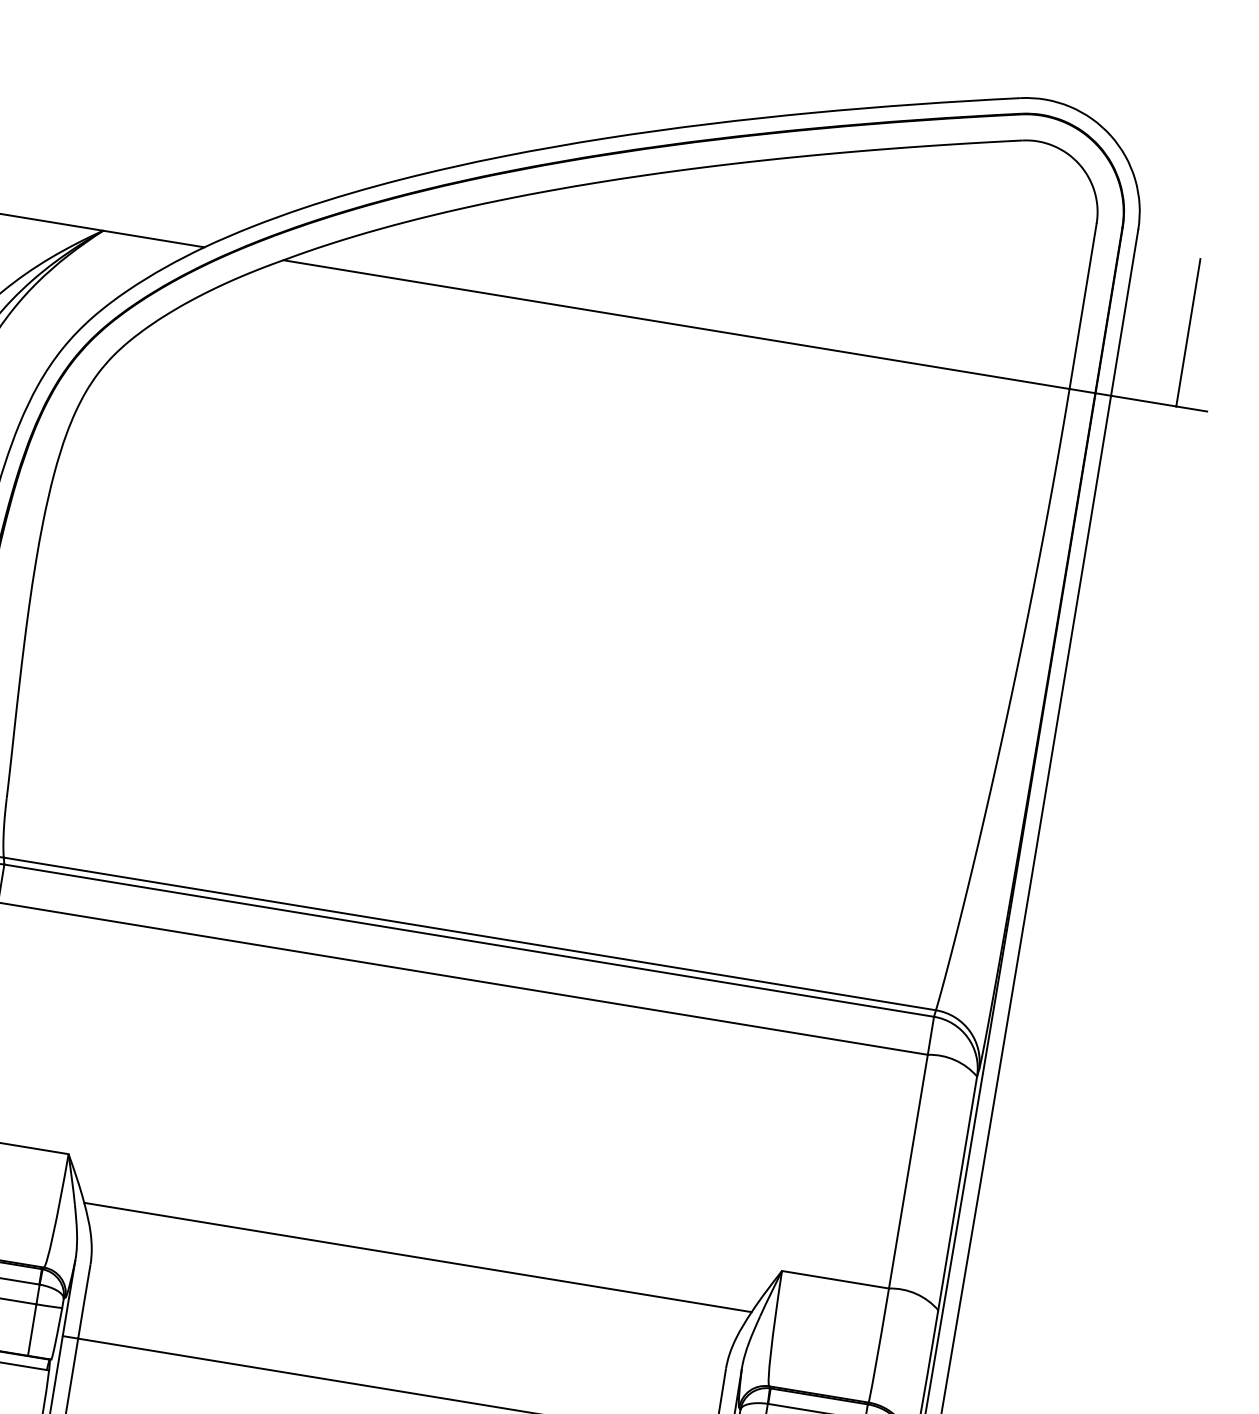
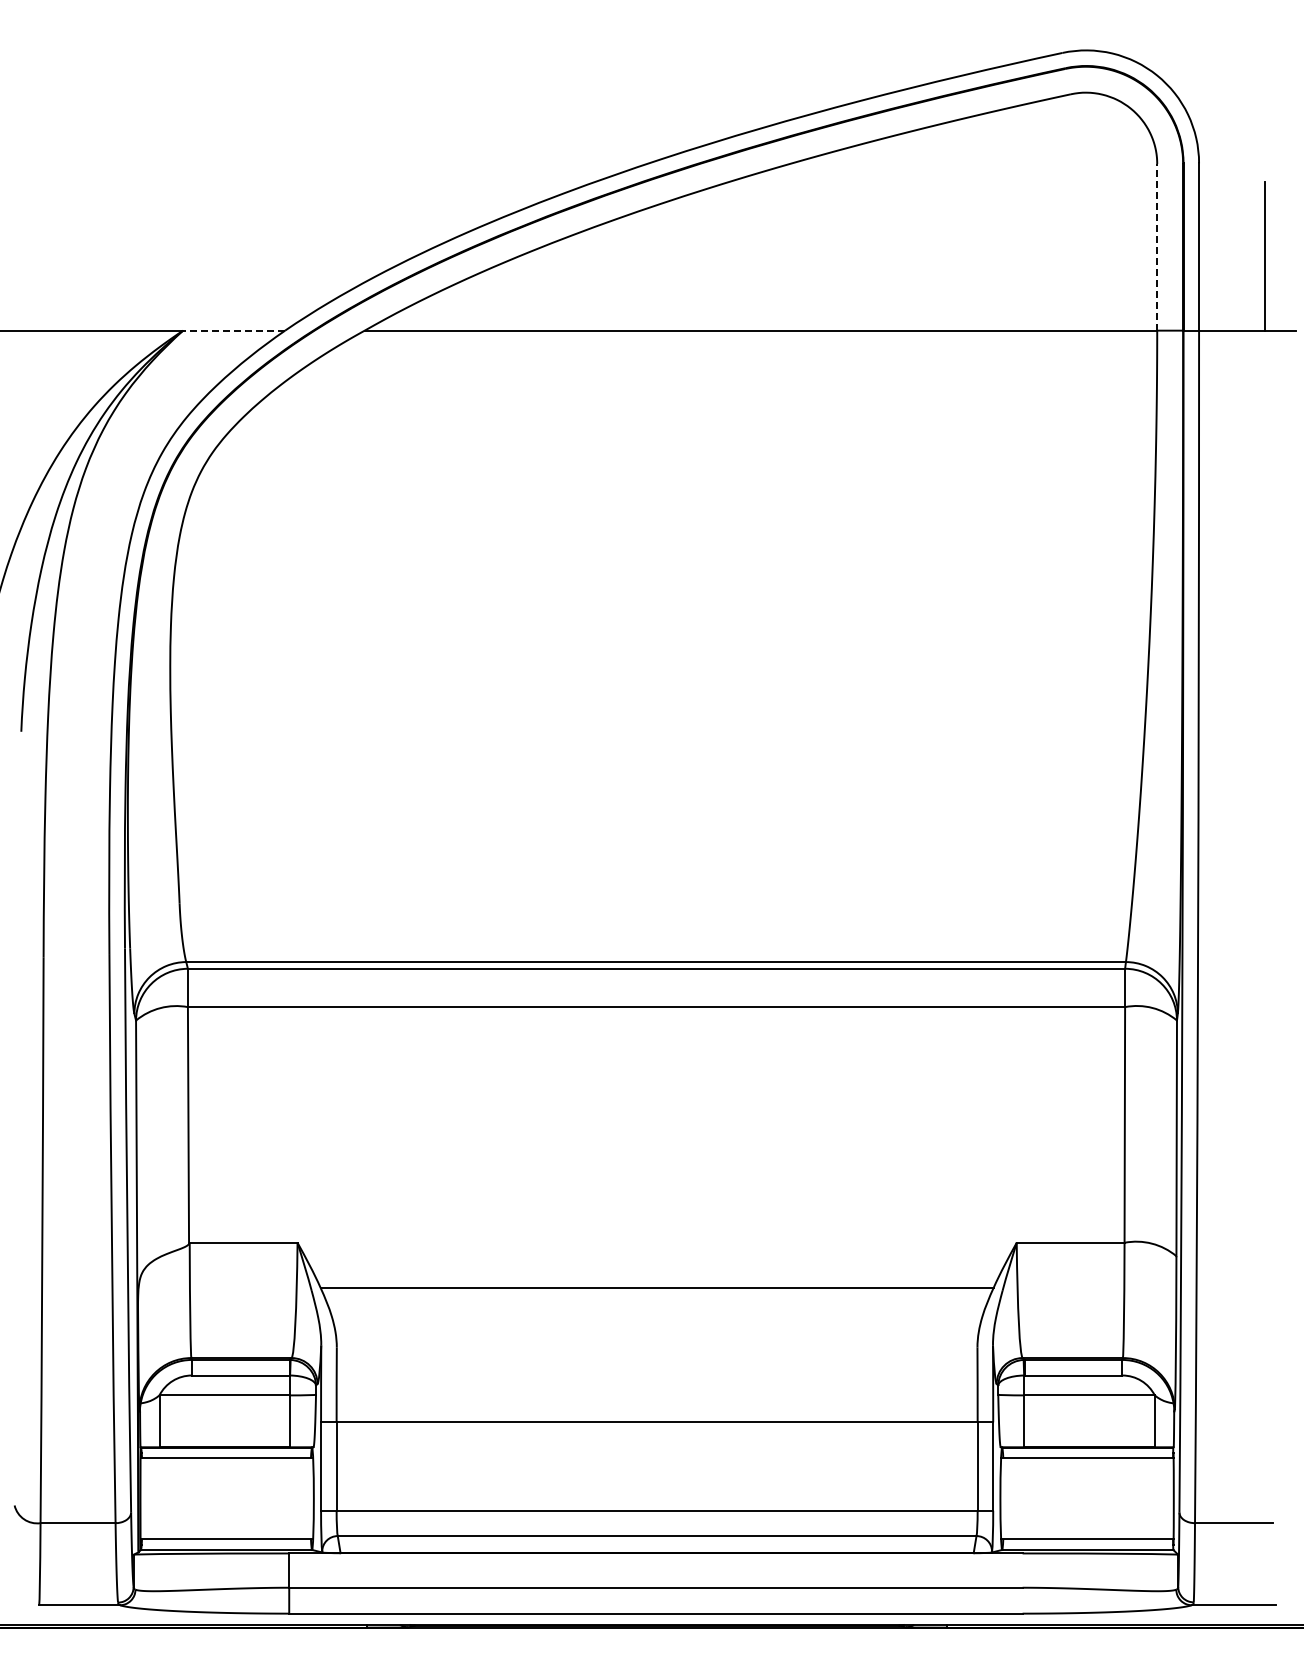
line: (153, 238) -> (233, 330), solid -> dashed
line: (1083, 305) -> (1157, 246), solid -> dashed

